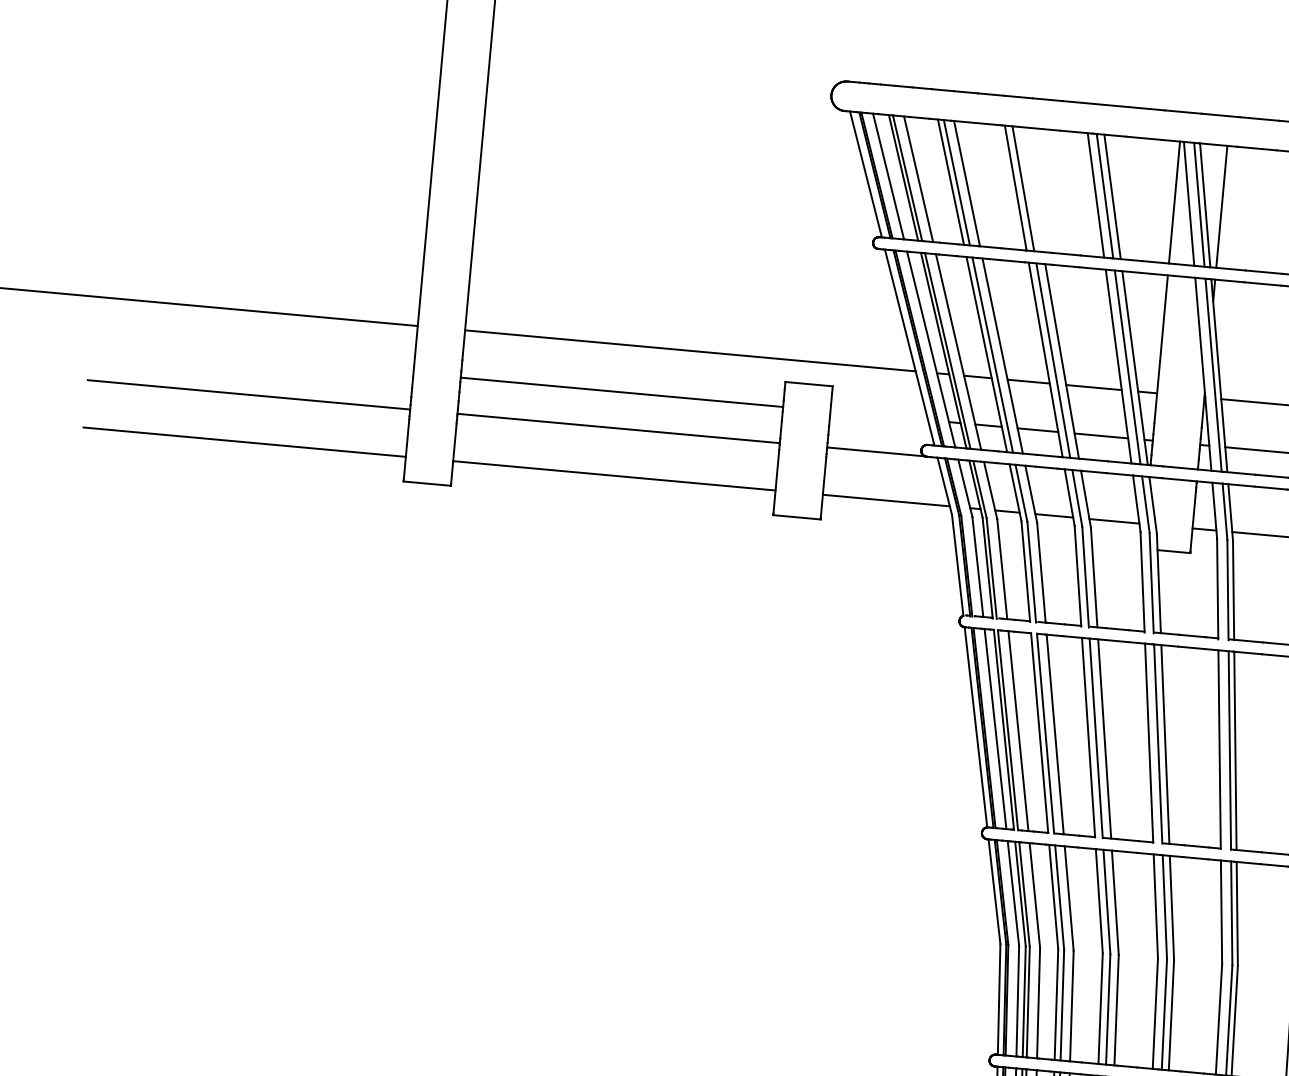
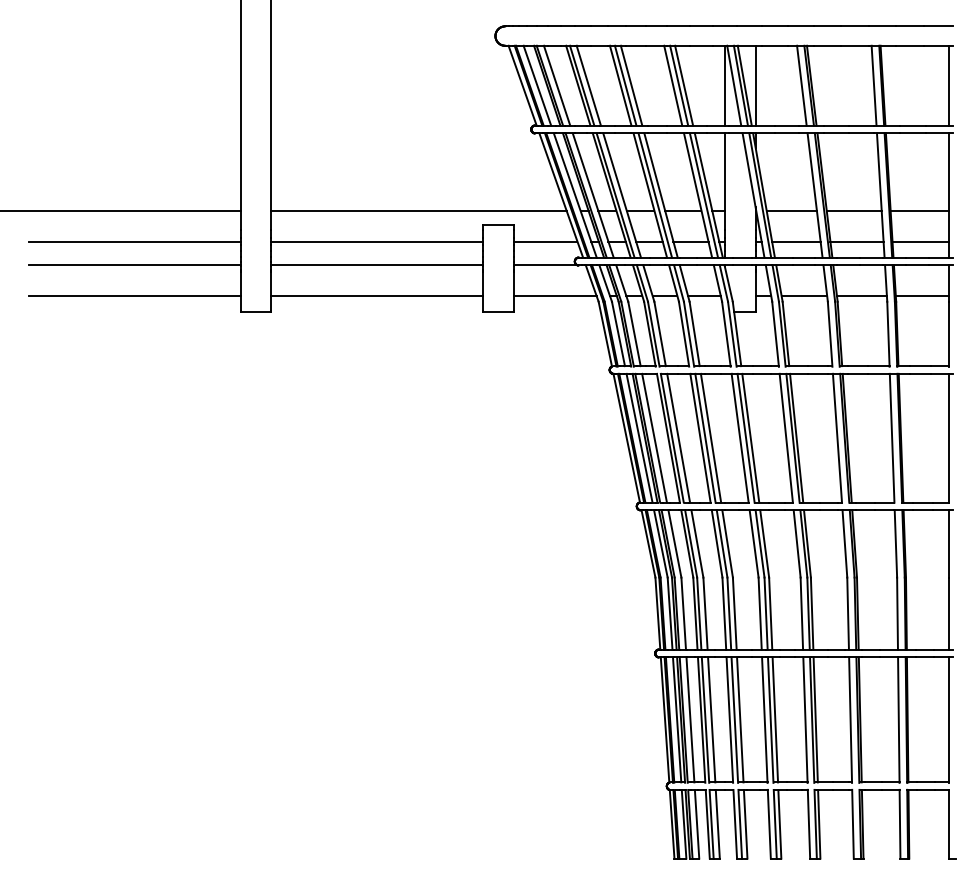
line: (1032, 189) -> (631, 85), added
line: (251, 358) -> (134, 241), added
line: (879, 415) -> (545, 241), added

